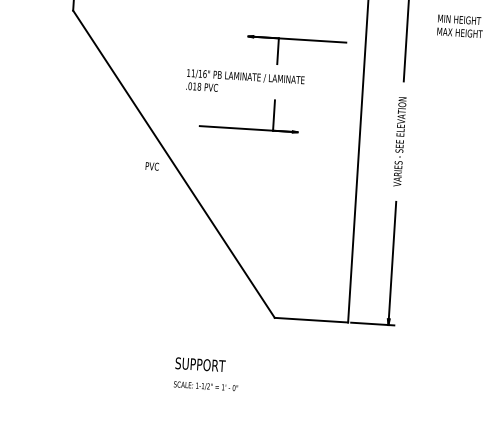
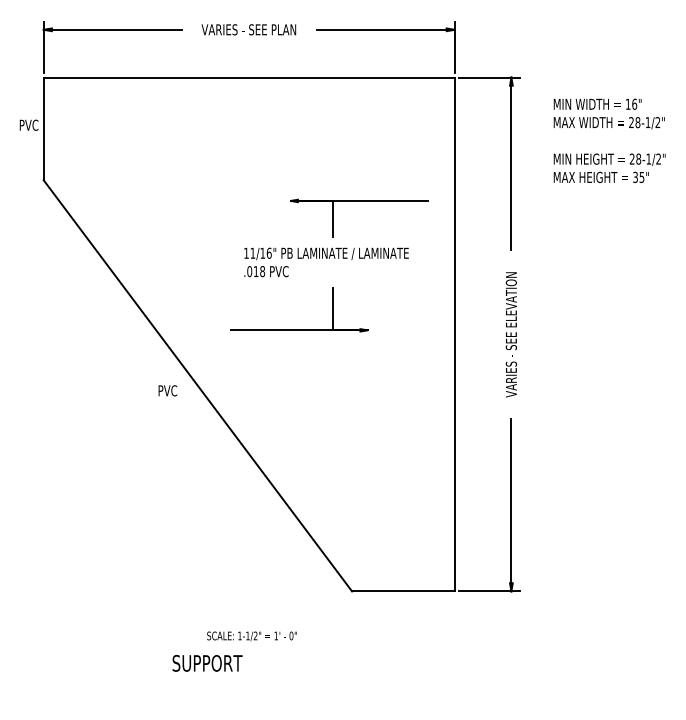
text: (245, 83) -> (326, 262), moved
text: (200, 364) -> (207, 663), moved
text: (205, 386) -> (251, 636), moved

